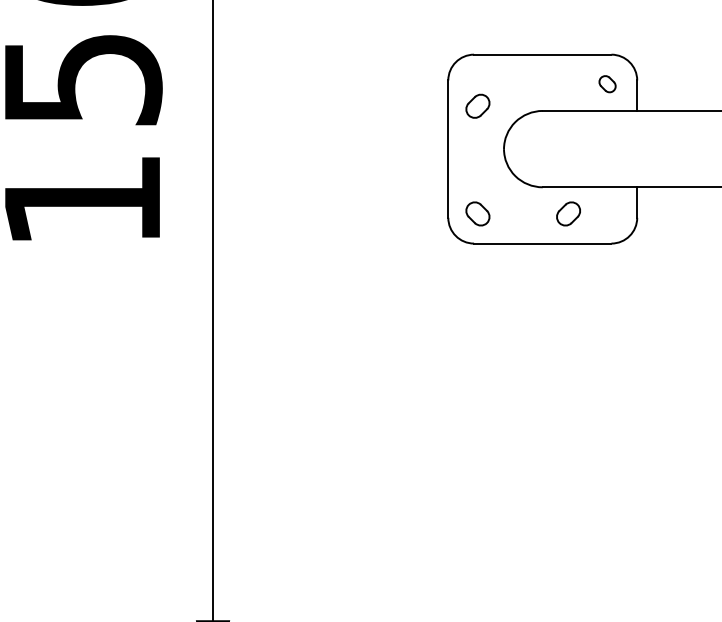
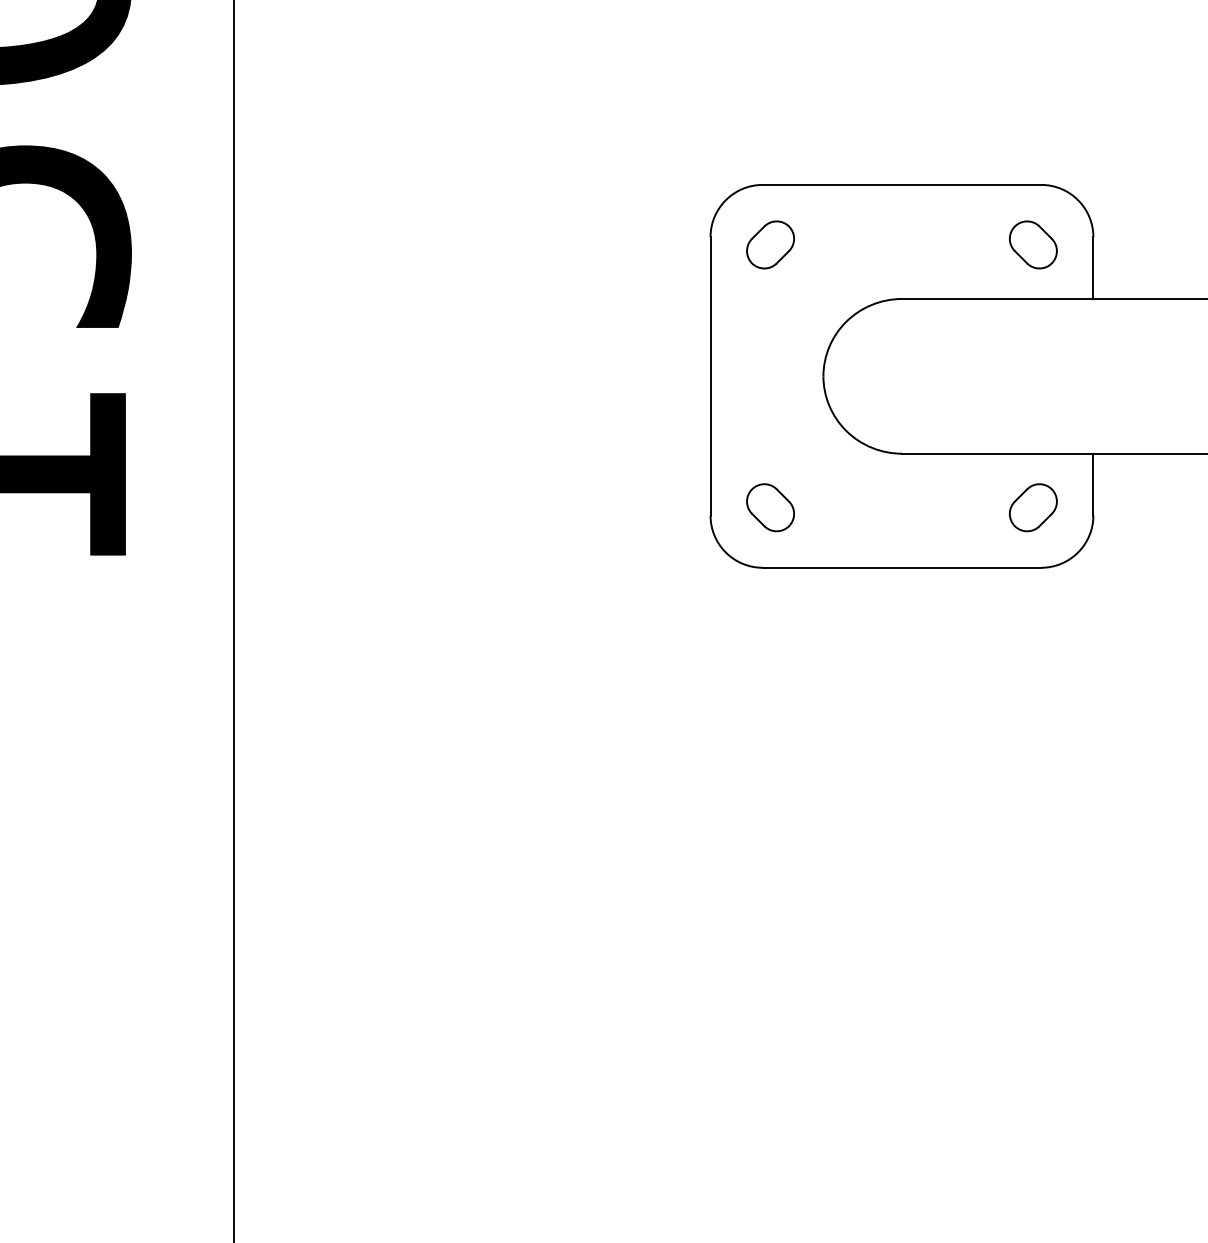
part: (607, 83) -> (1033, 243), size x1.43
part: (477, 105) -> (769, 243), moved
part: (568, 213) -> (1033, 506), moved

